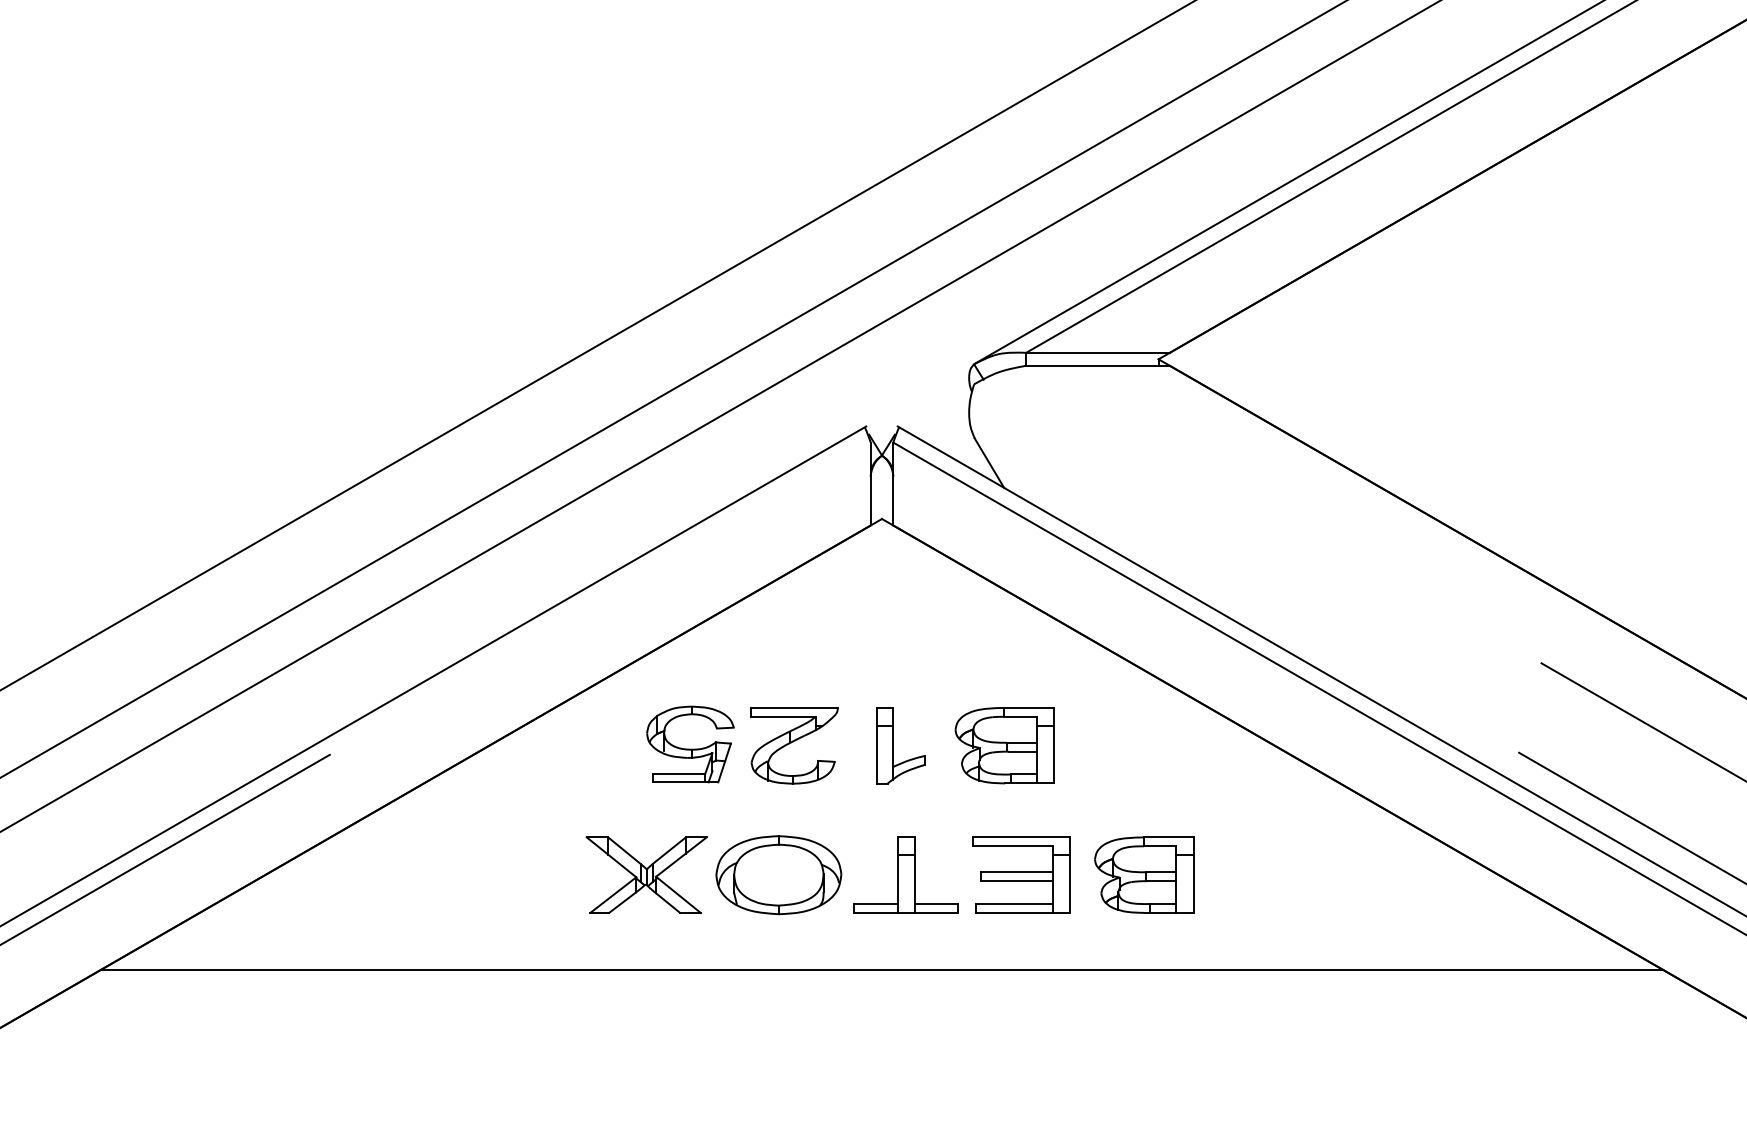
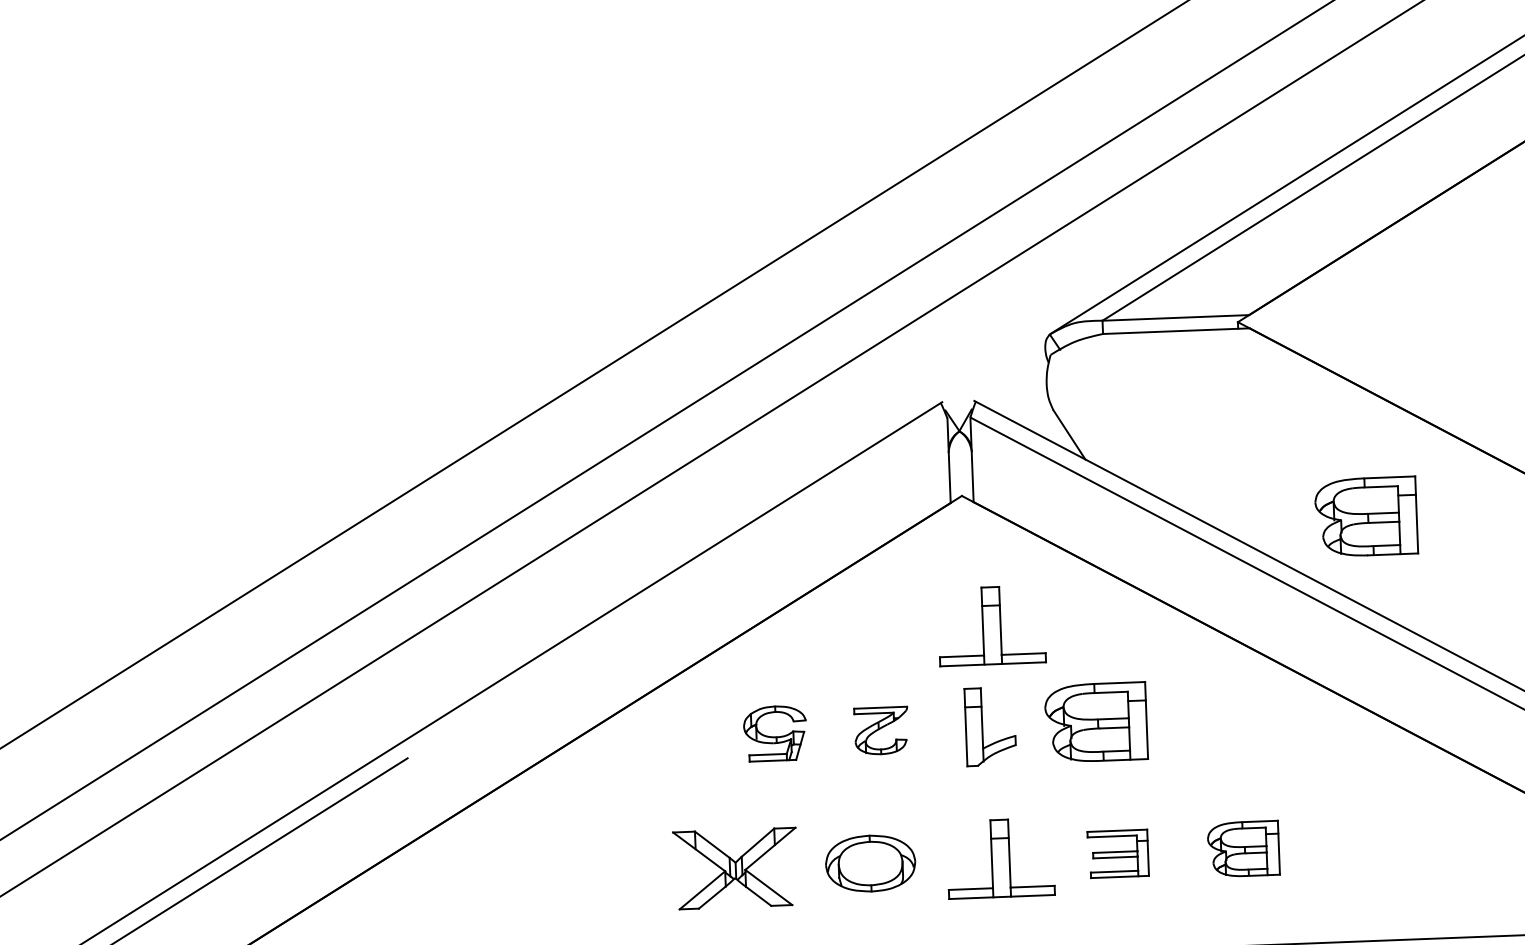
part: (1276, 554) -> (1365, 516), added
part: (905, 646) -> (990, 625), added
part: (690, 744) -> (775, 733), size x0.7
part: (794, 745) -> (881, 730), size x0.6
part: (1021, 874) -> (1118, 853), size x0.6
part: (1144, 874) -> (1243, 848), size x0.7
part: (778, 875) -> (870, 863), size x0.7

